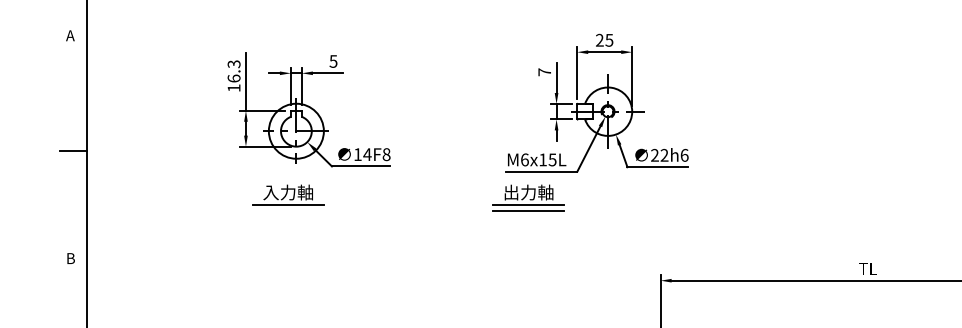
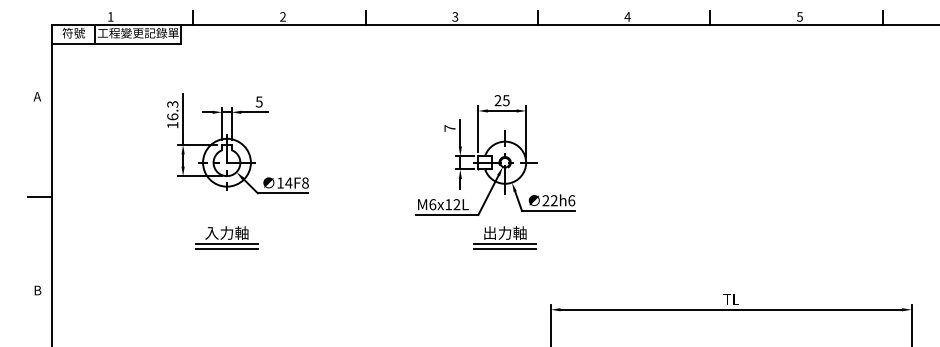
part: (308, 109) -> (237, 143), moved
text: (552, 159) -> (456, 204), M6x15L -> M6x12L
part: (528, 197) -> (504, 237), moved
line: (287, 210) -> (226, 248), added

